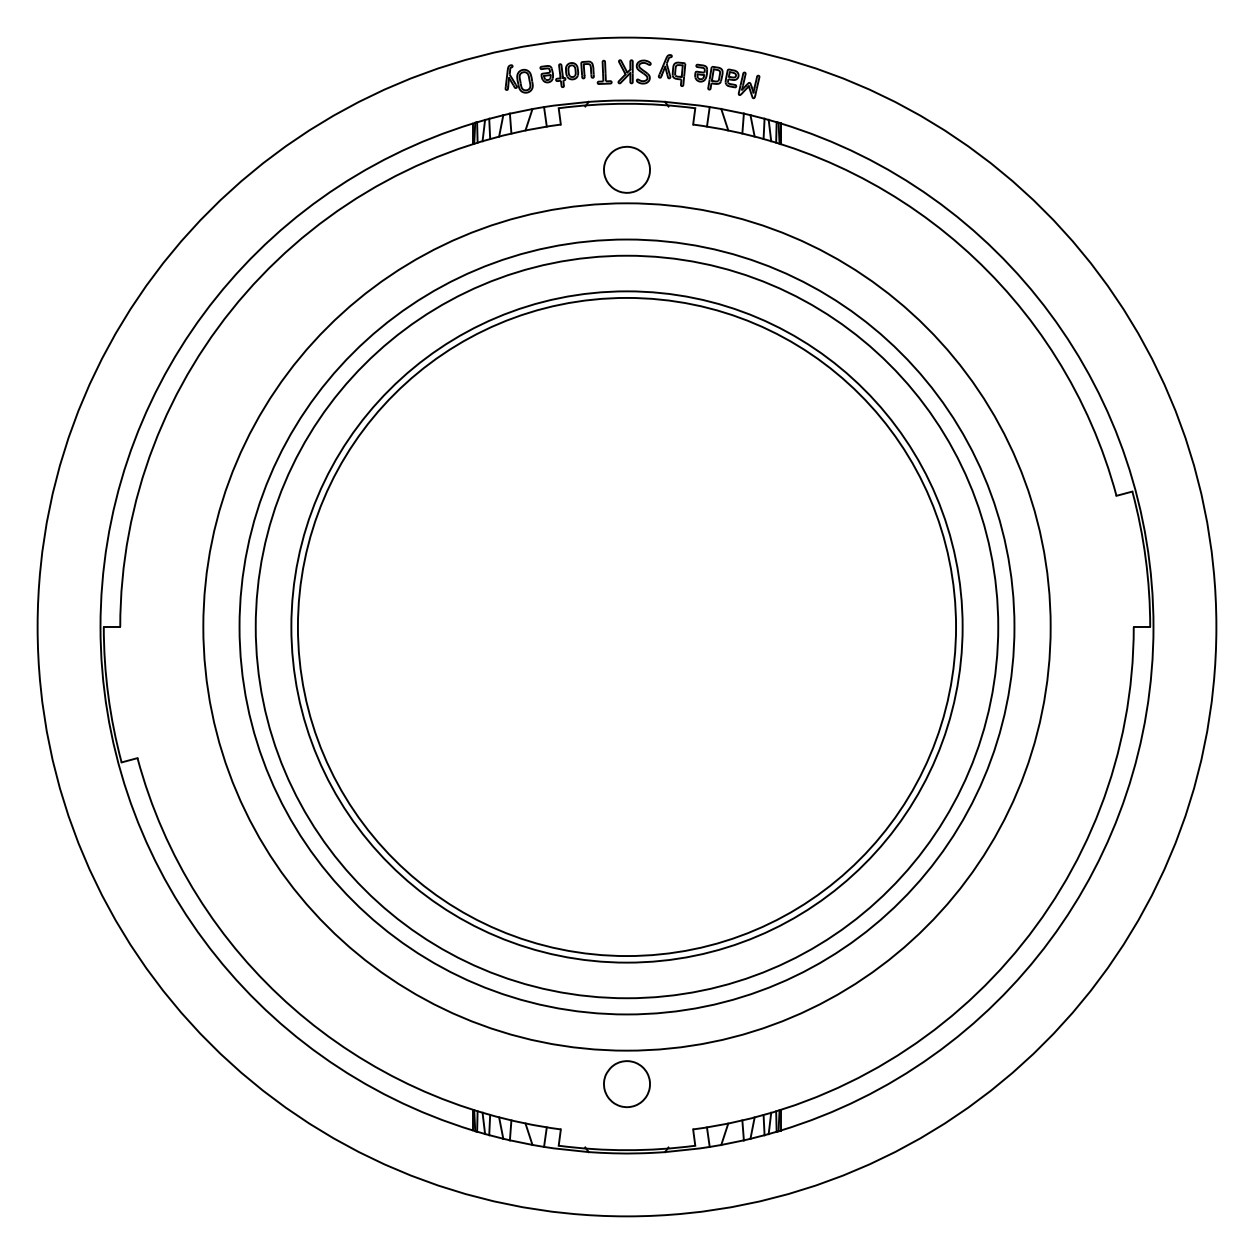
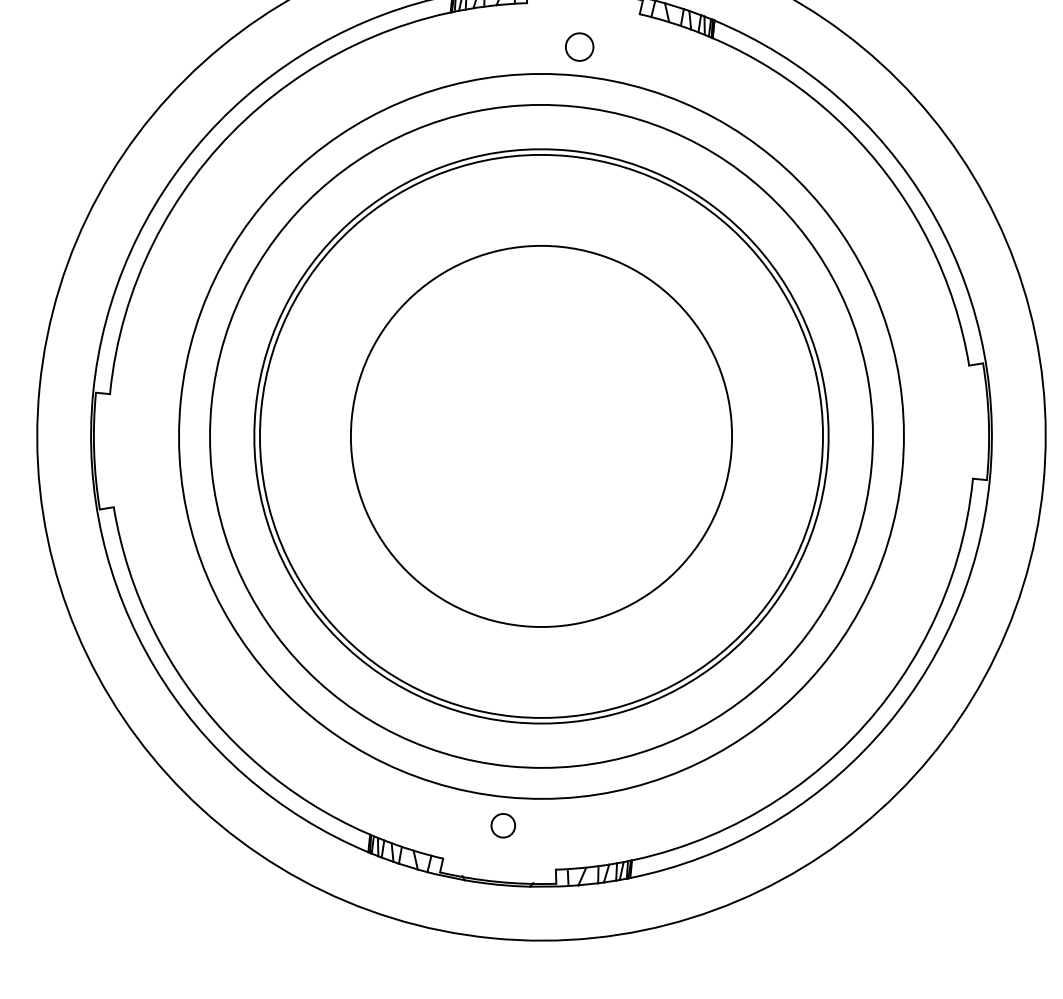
part: (626, 169) -> (579, 46), size x0.7
circle: (626, 626) -> (541, 435), size x0.6
part: (626, 1084) -> (502, 825), size x0.6

